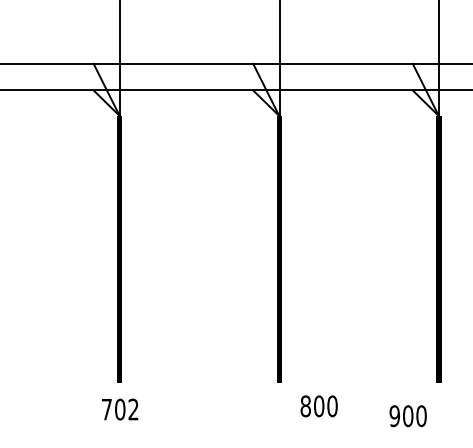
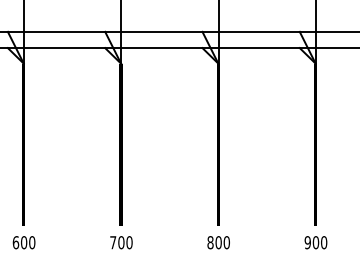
text: (318, 406) -> (218, 242), moved
text: (133, 409) -> (129, 242), 702 -> 700
text: (407, 415) -> (315, 242), moved

